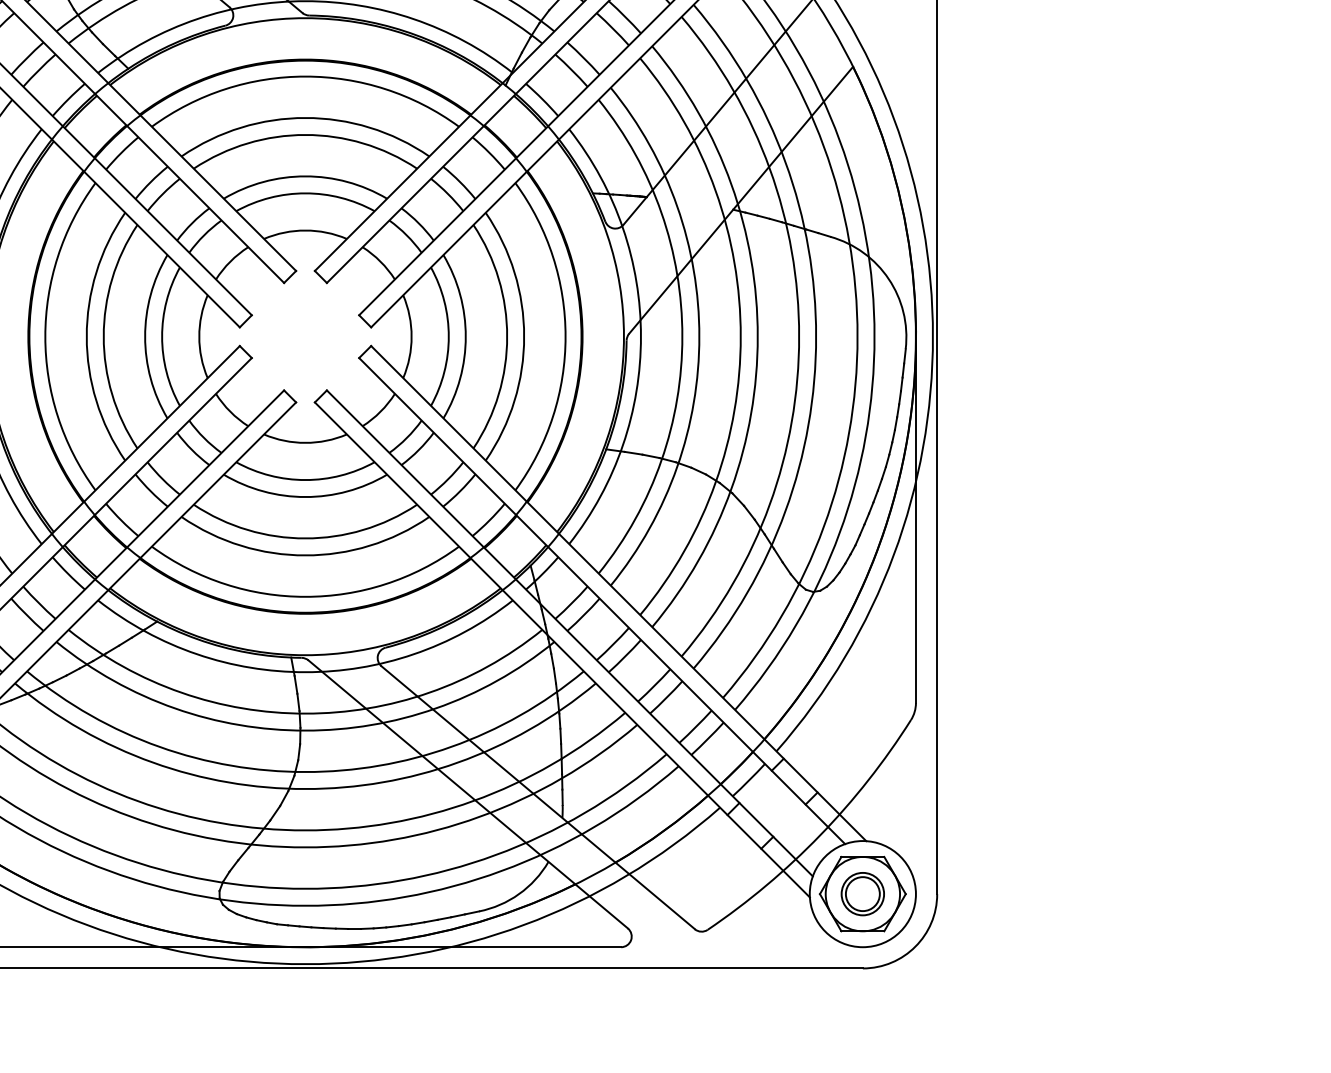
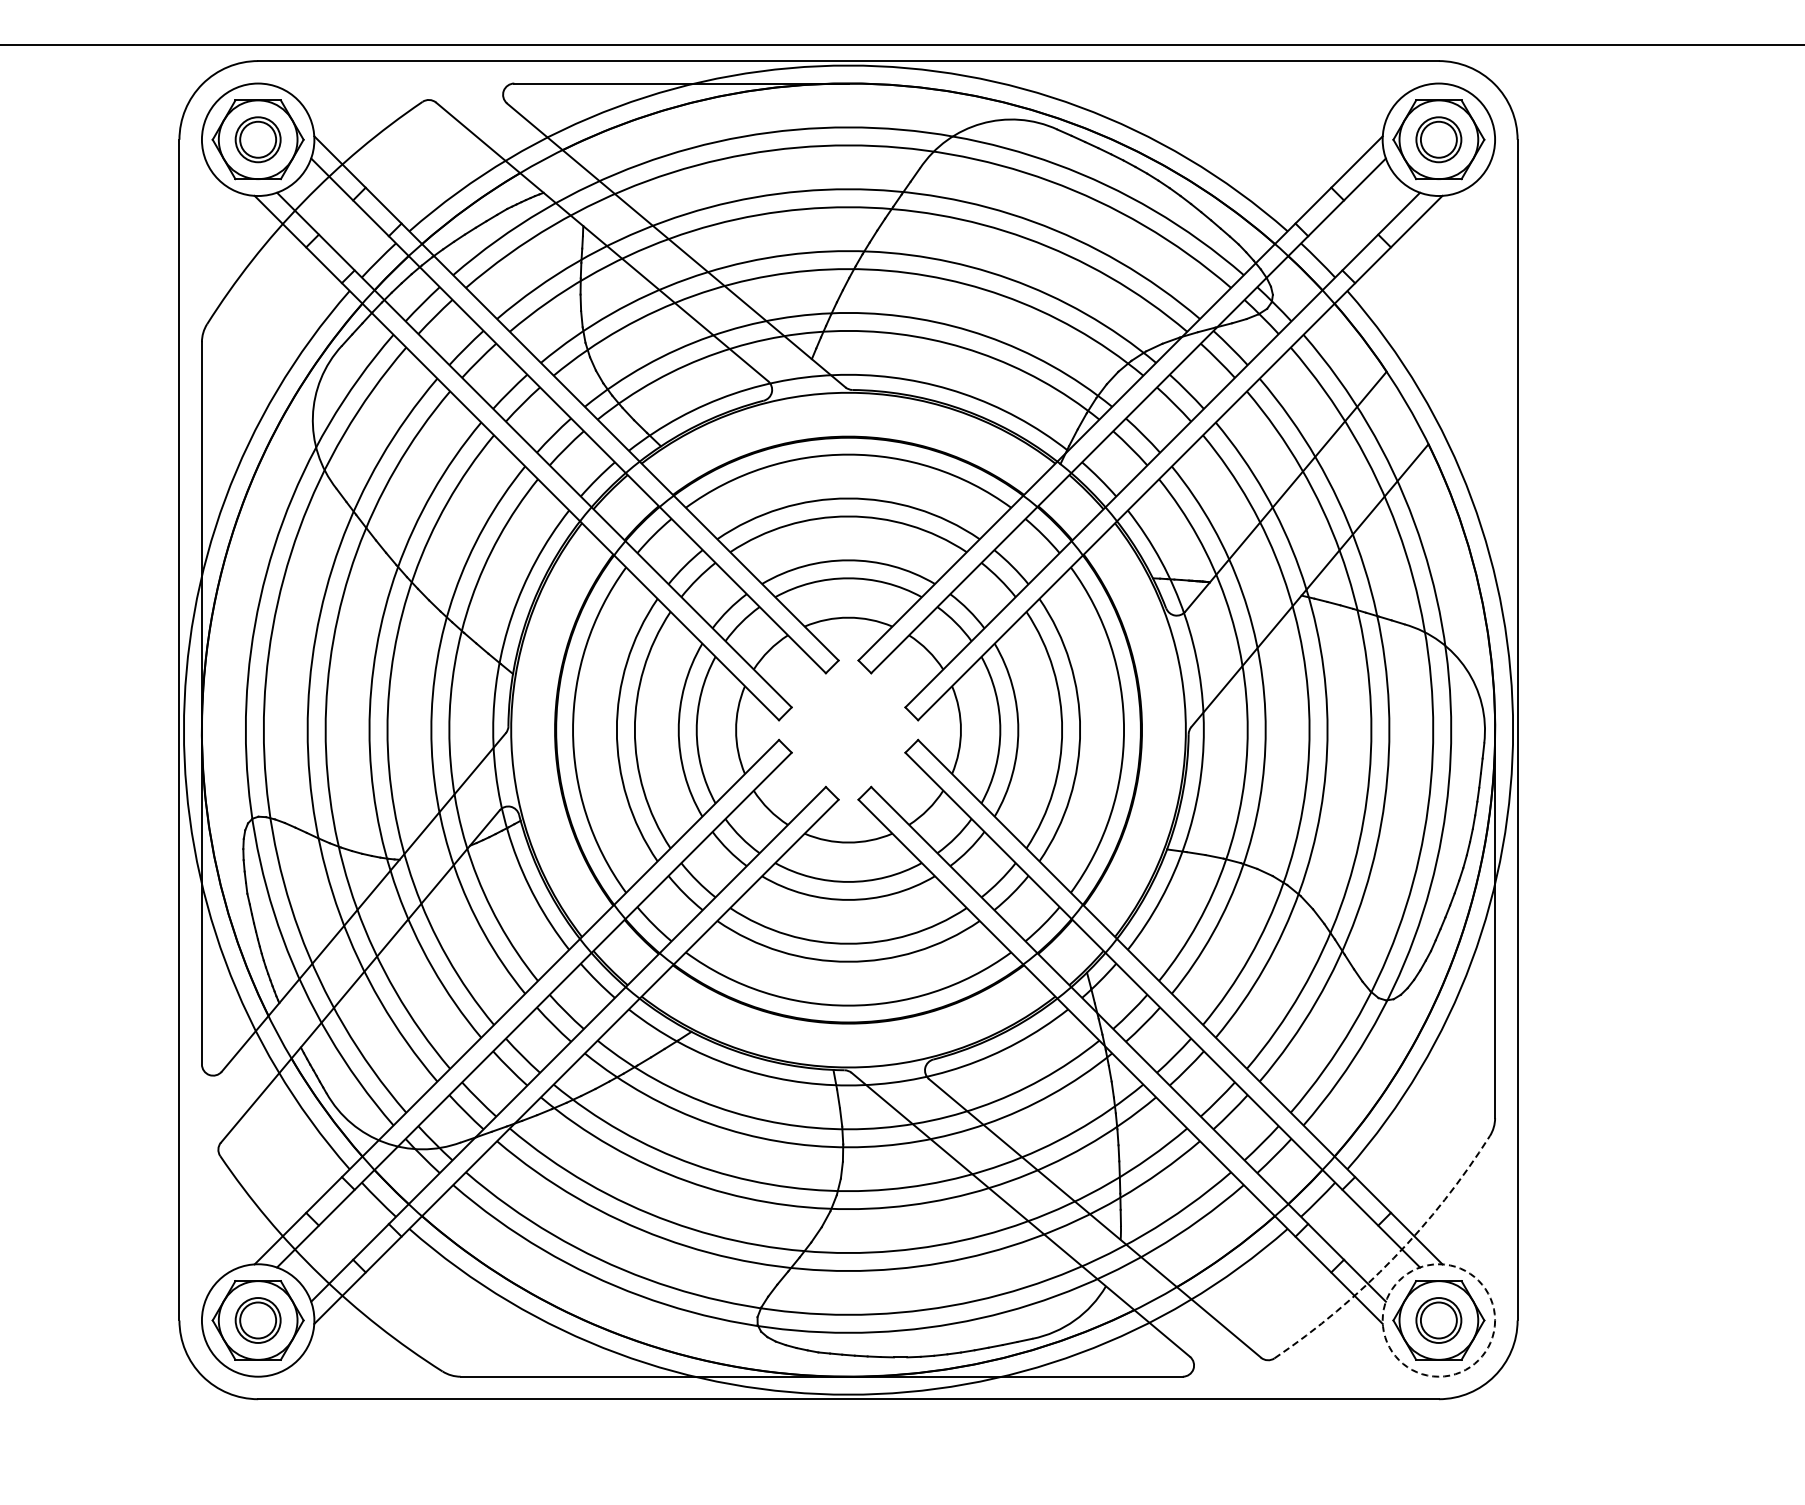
arc: (820, 835) -> (1393, 1258), solid -> dashed
circle: (862, 894) -> (1438, 1320), solid -> dashed

